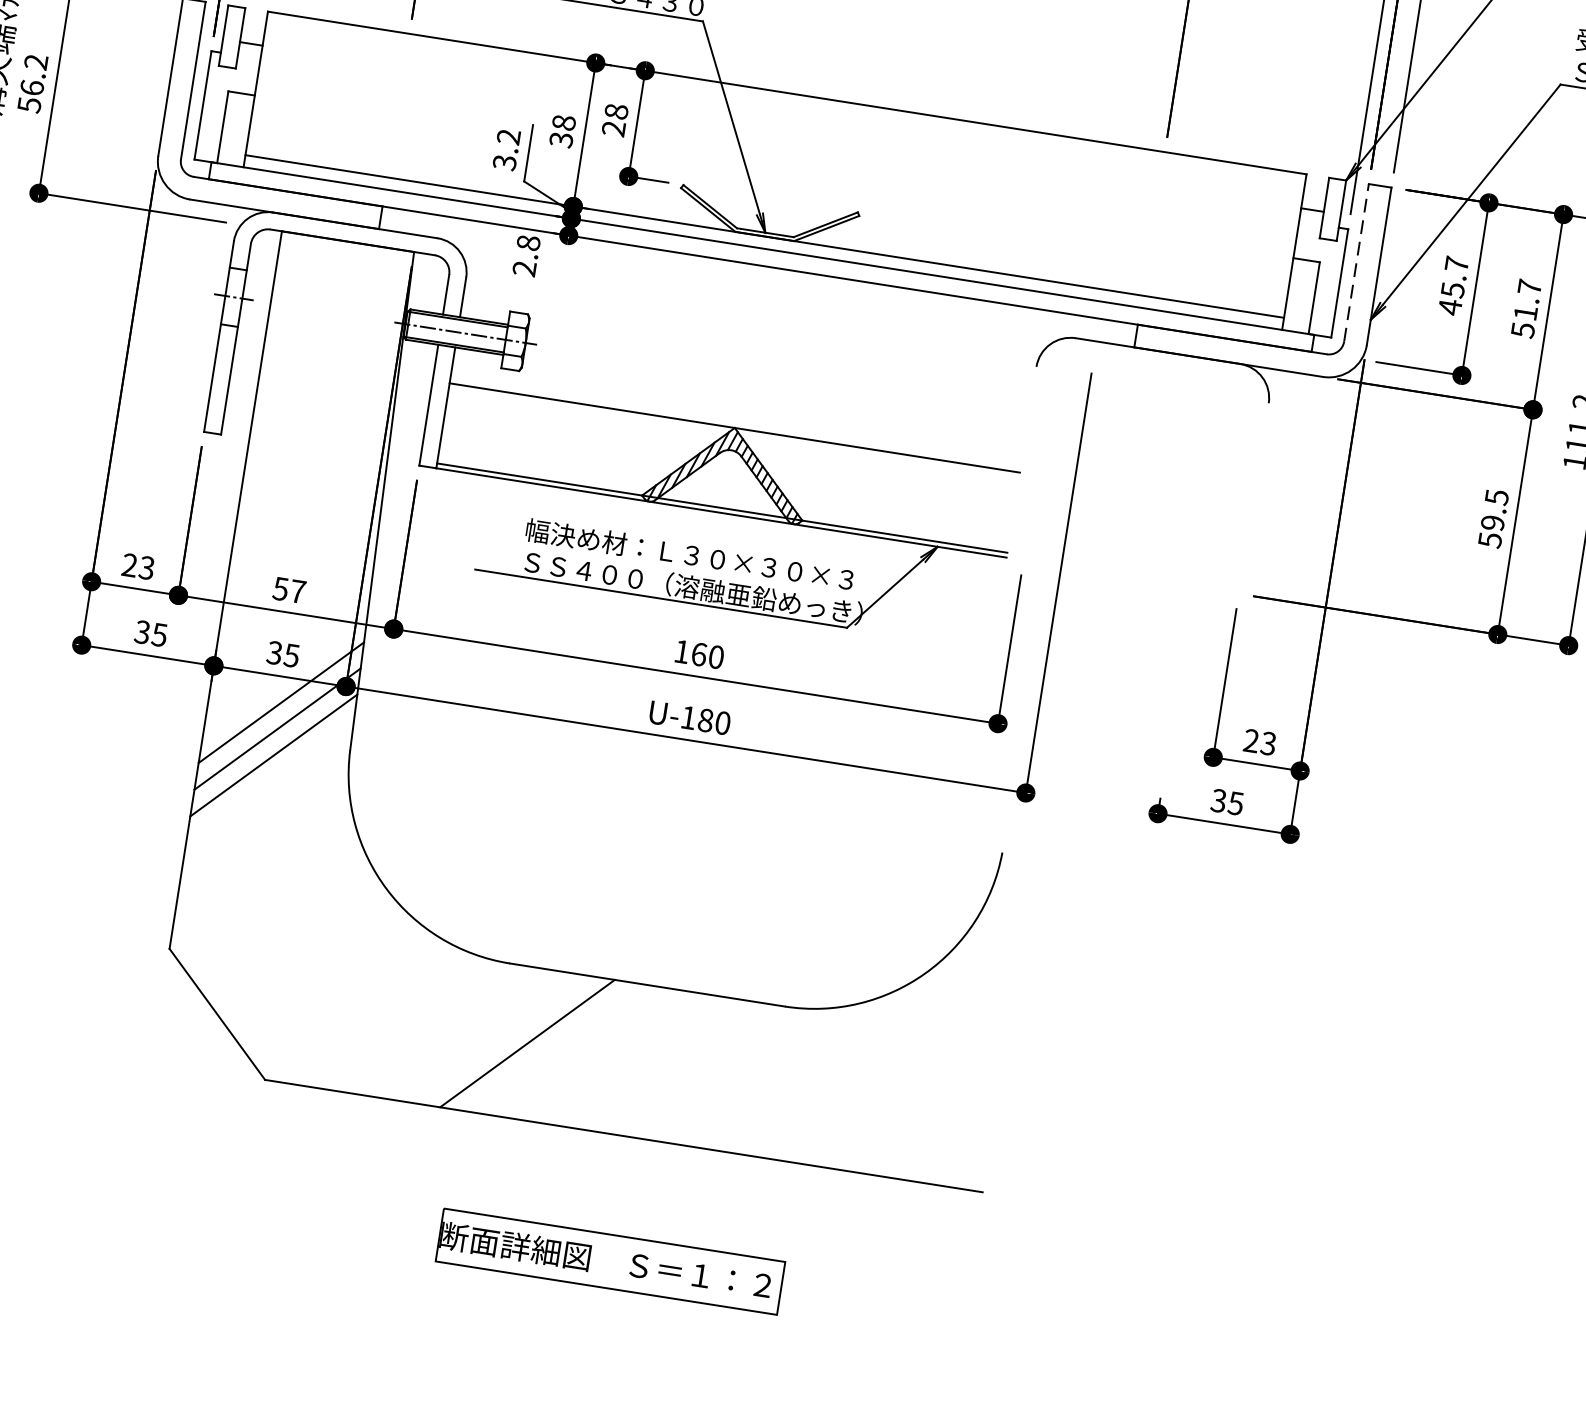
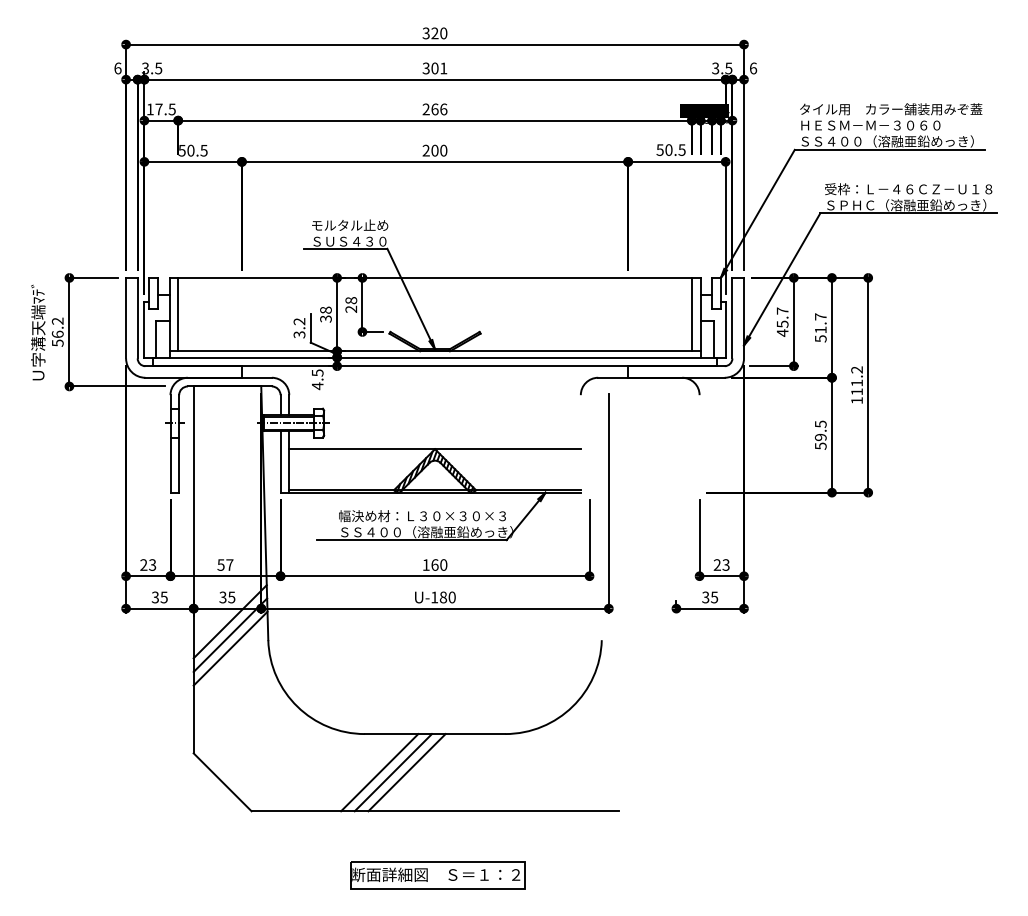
line: (274, 85) -> (178, 314), added
line: (1277, 243) -> (691, 314), added
text: (526, 255) -> (317, 379), 2.8 -> 4.5
line: (1356, 261) -> (732, 317), dashed -> solid
line: (552, 1047) -> (392, 772), added
line: (579, 1051) -> (406, 772), added

